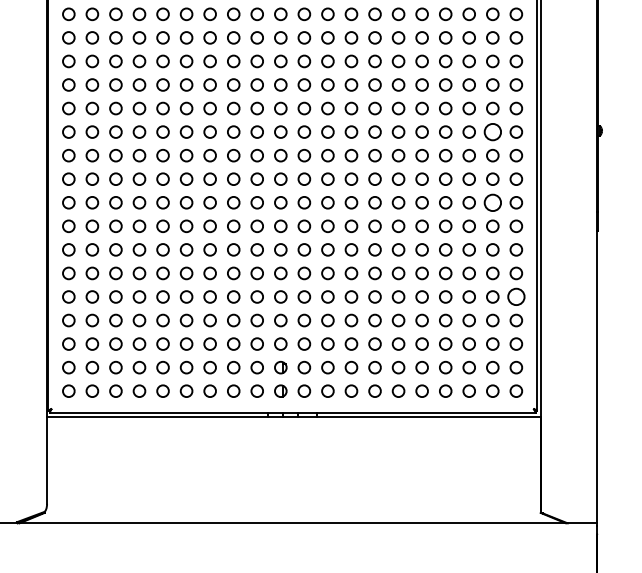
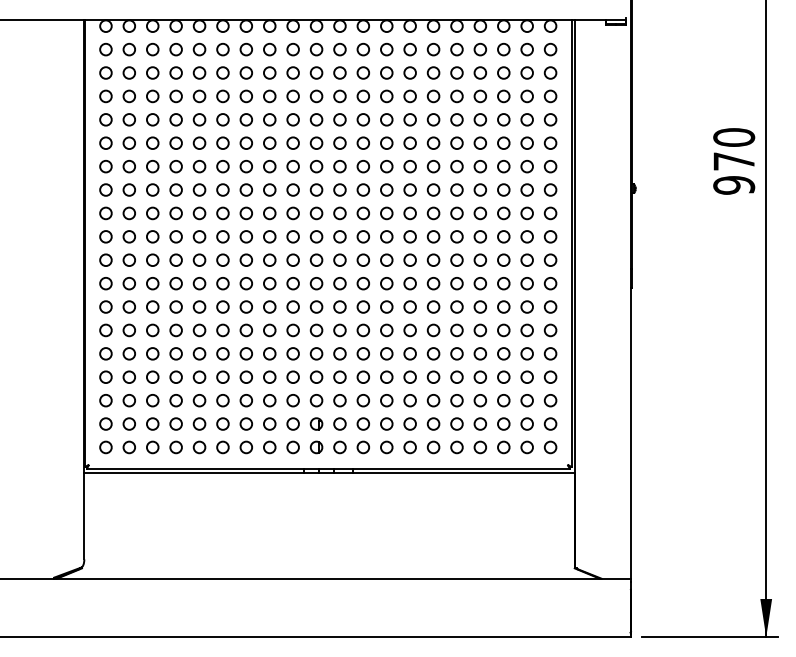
circle: (492, 131) -> (526, 189), size x0.71
circle: (492, 202) -> (526, 259), size x0.71
circle: (516, 296) -> (550, 353), size x0.71

